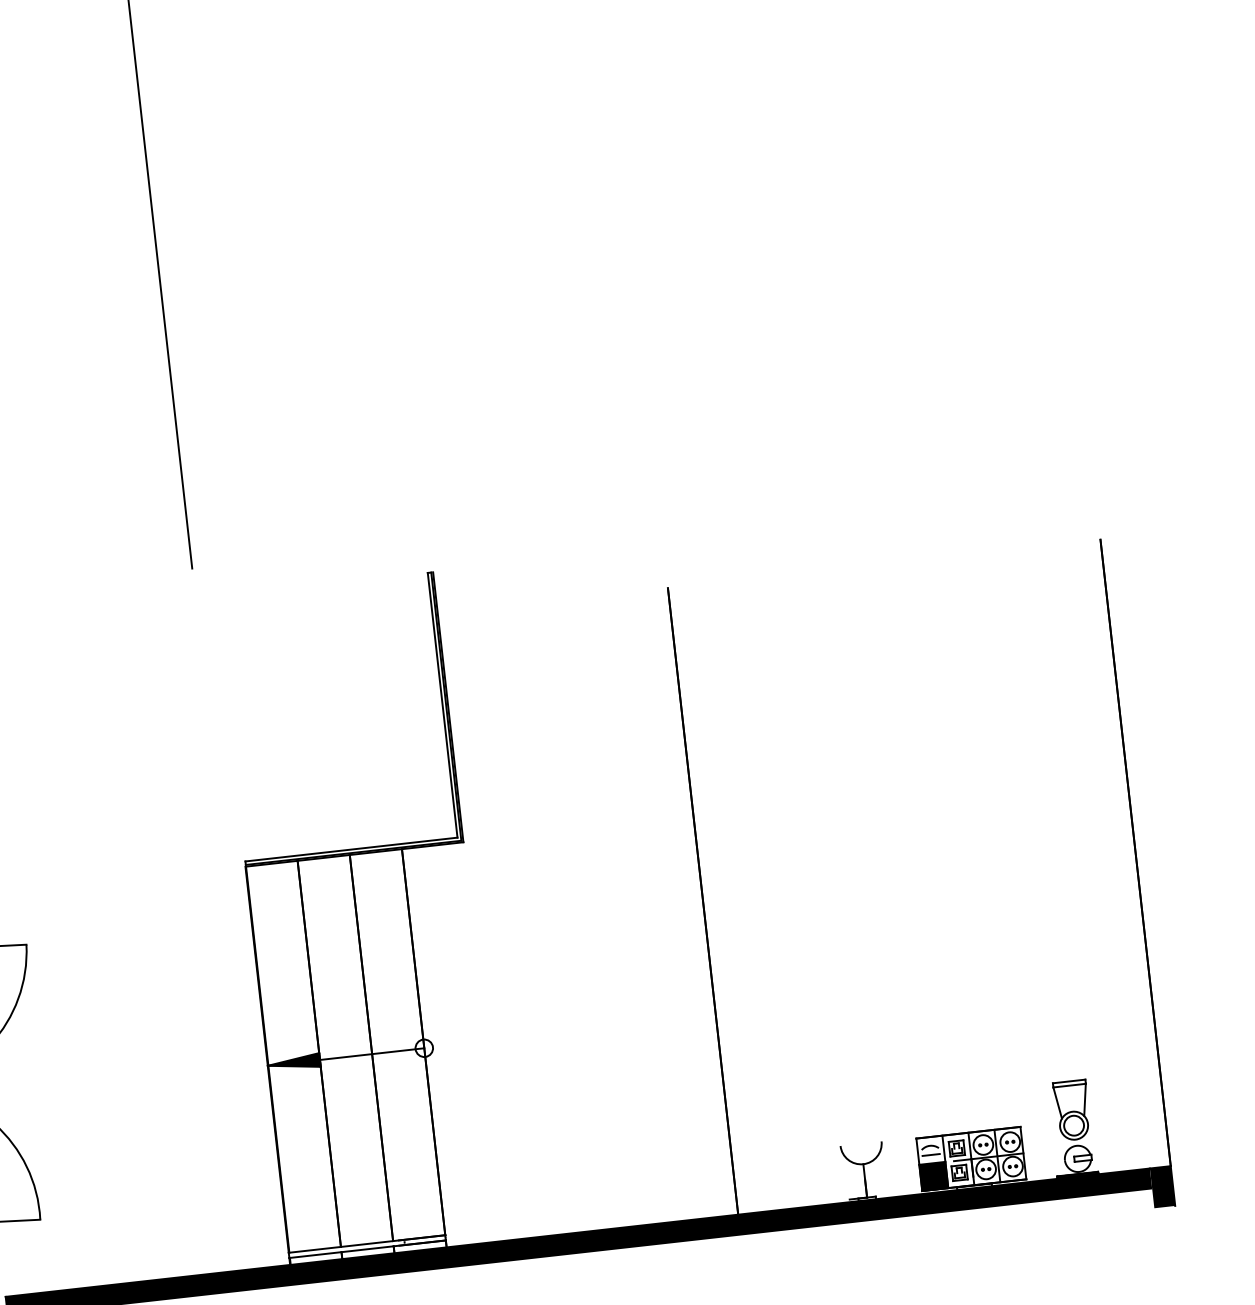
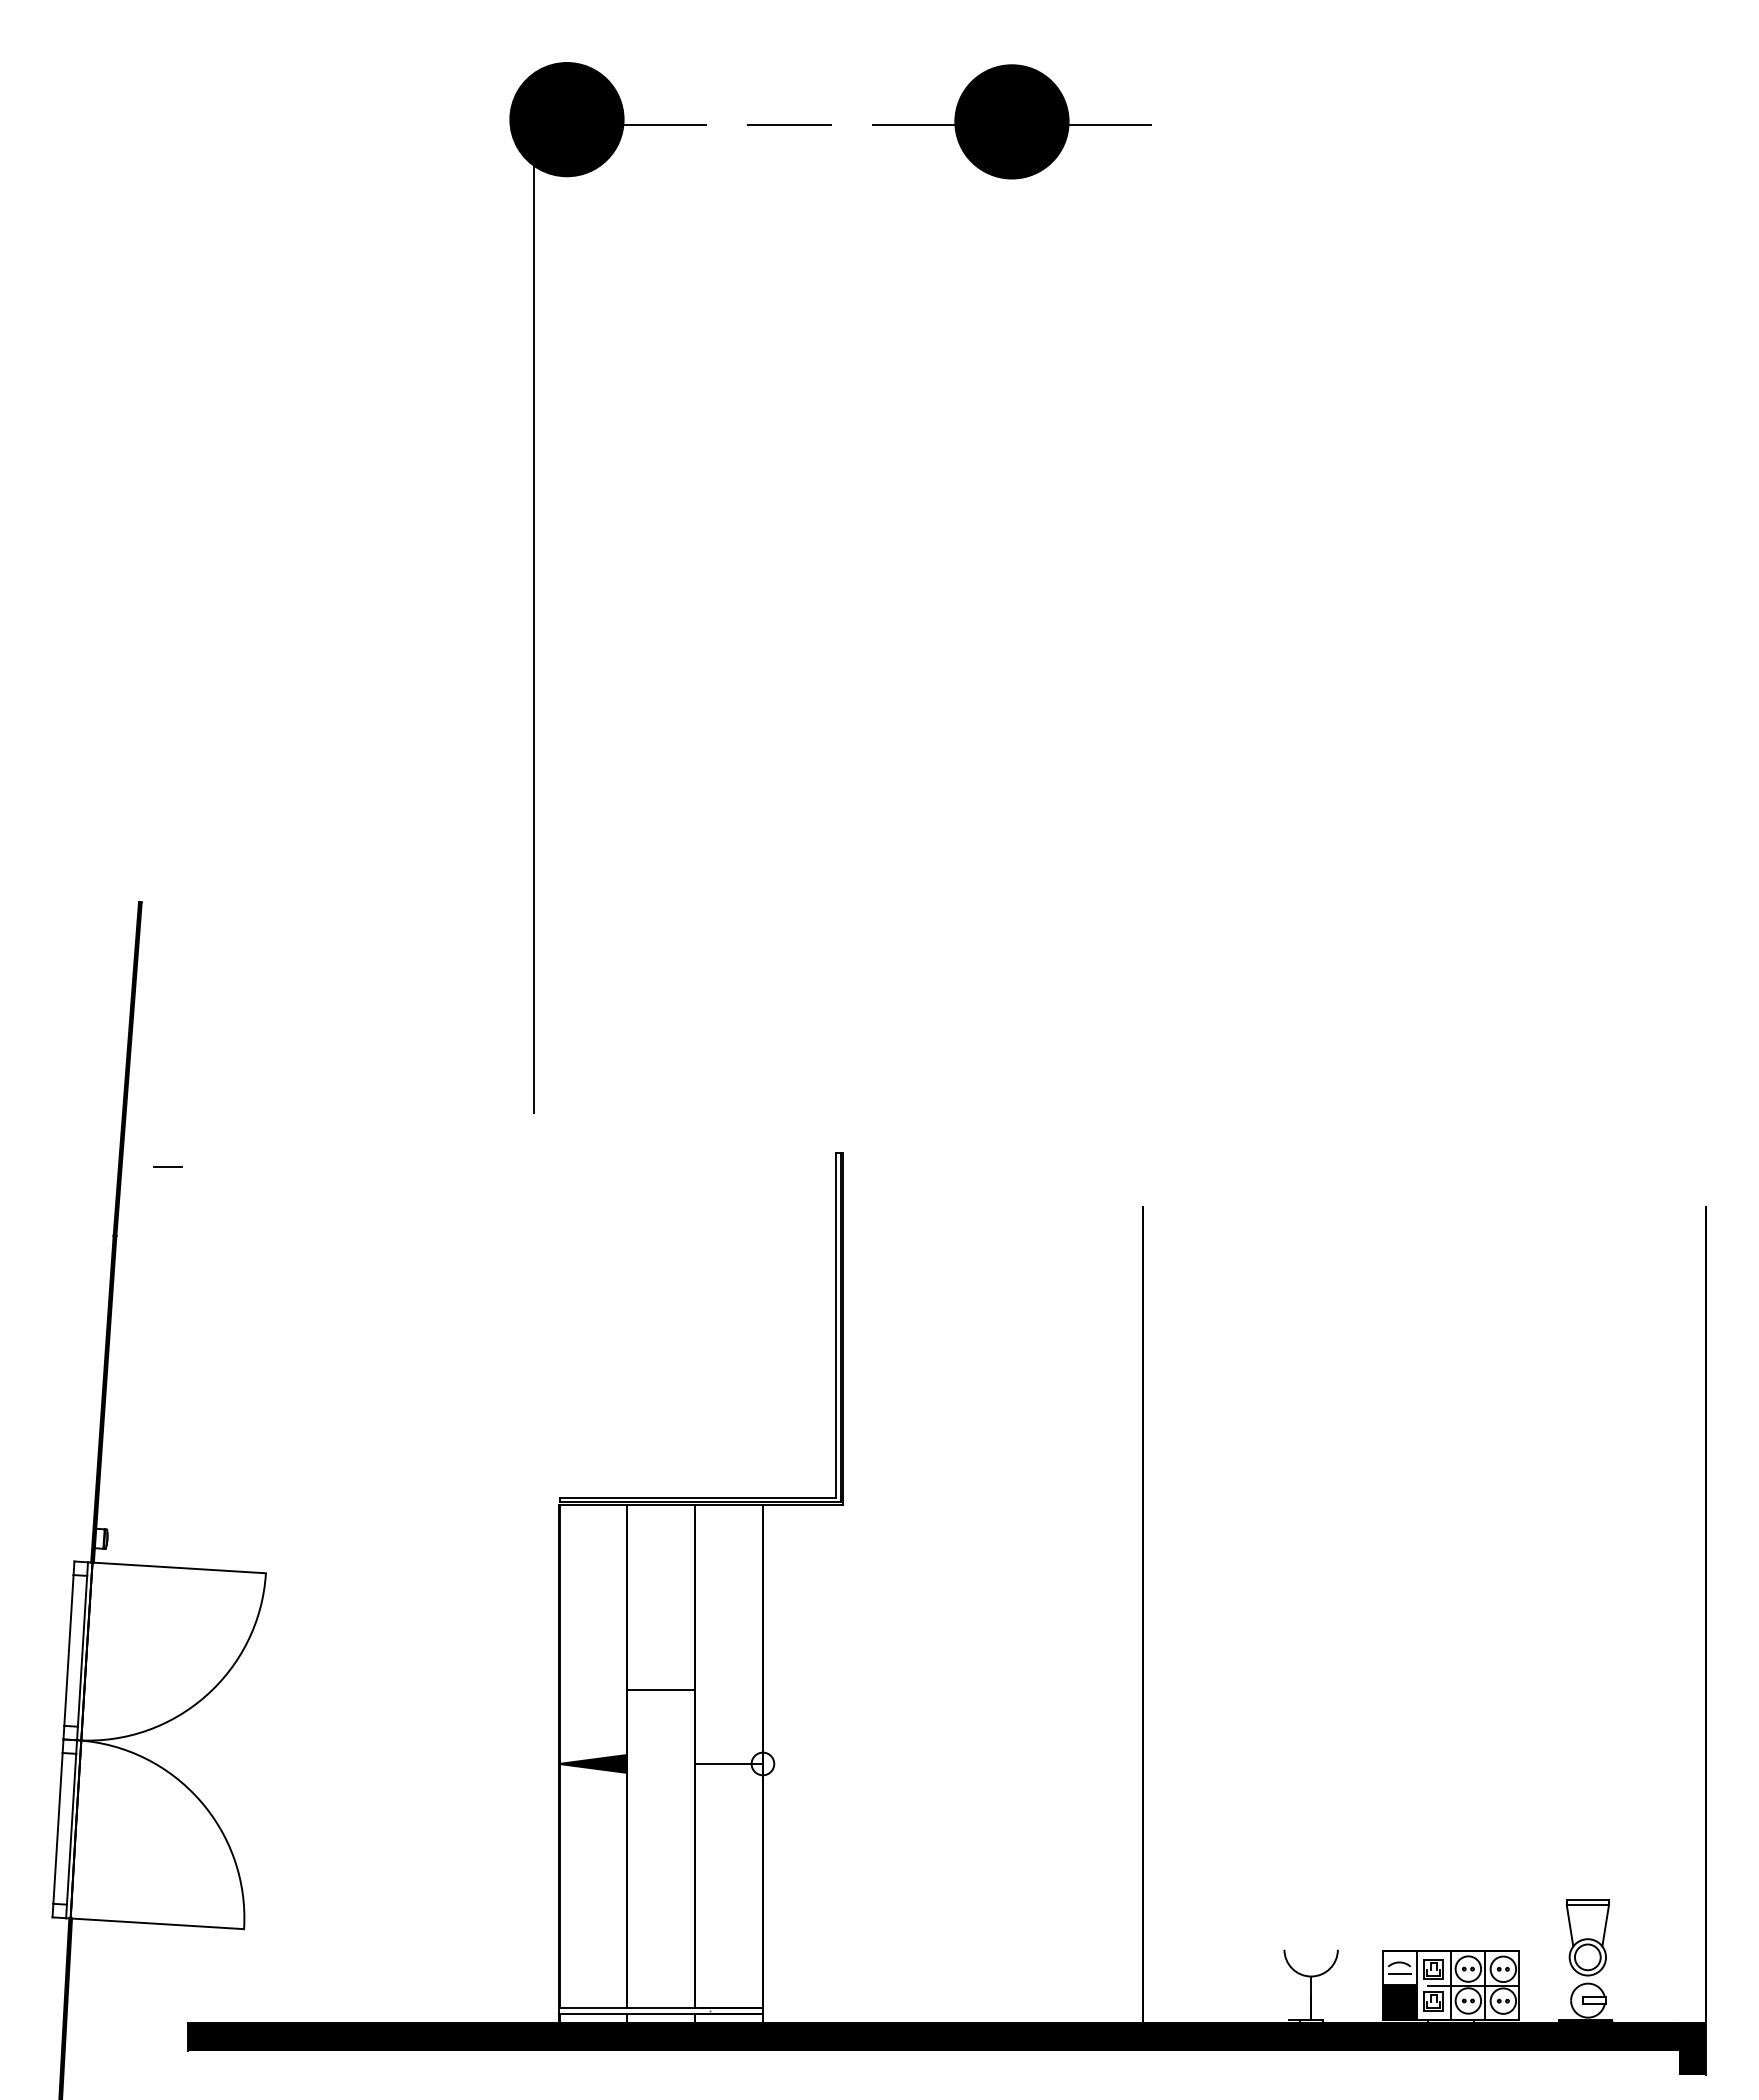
line: (345, 1056) -> (660, 1689), moved

